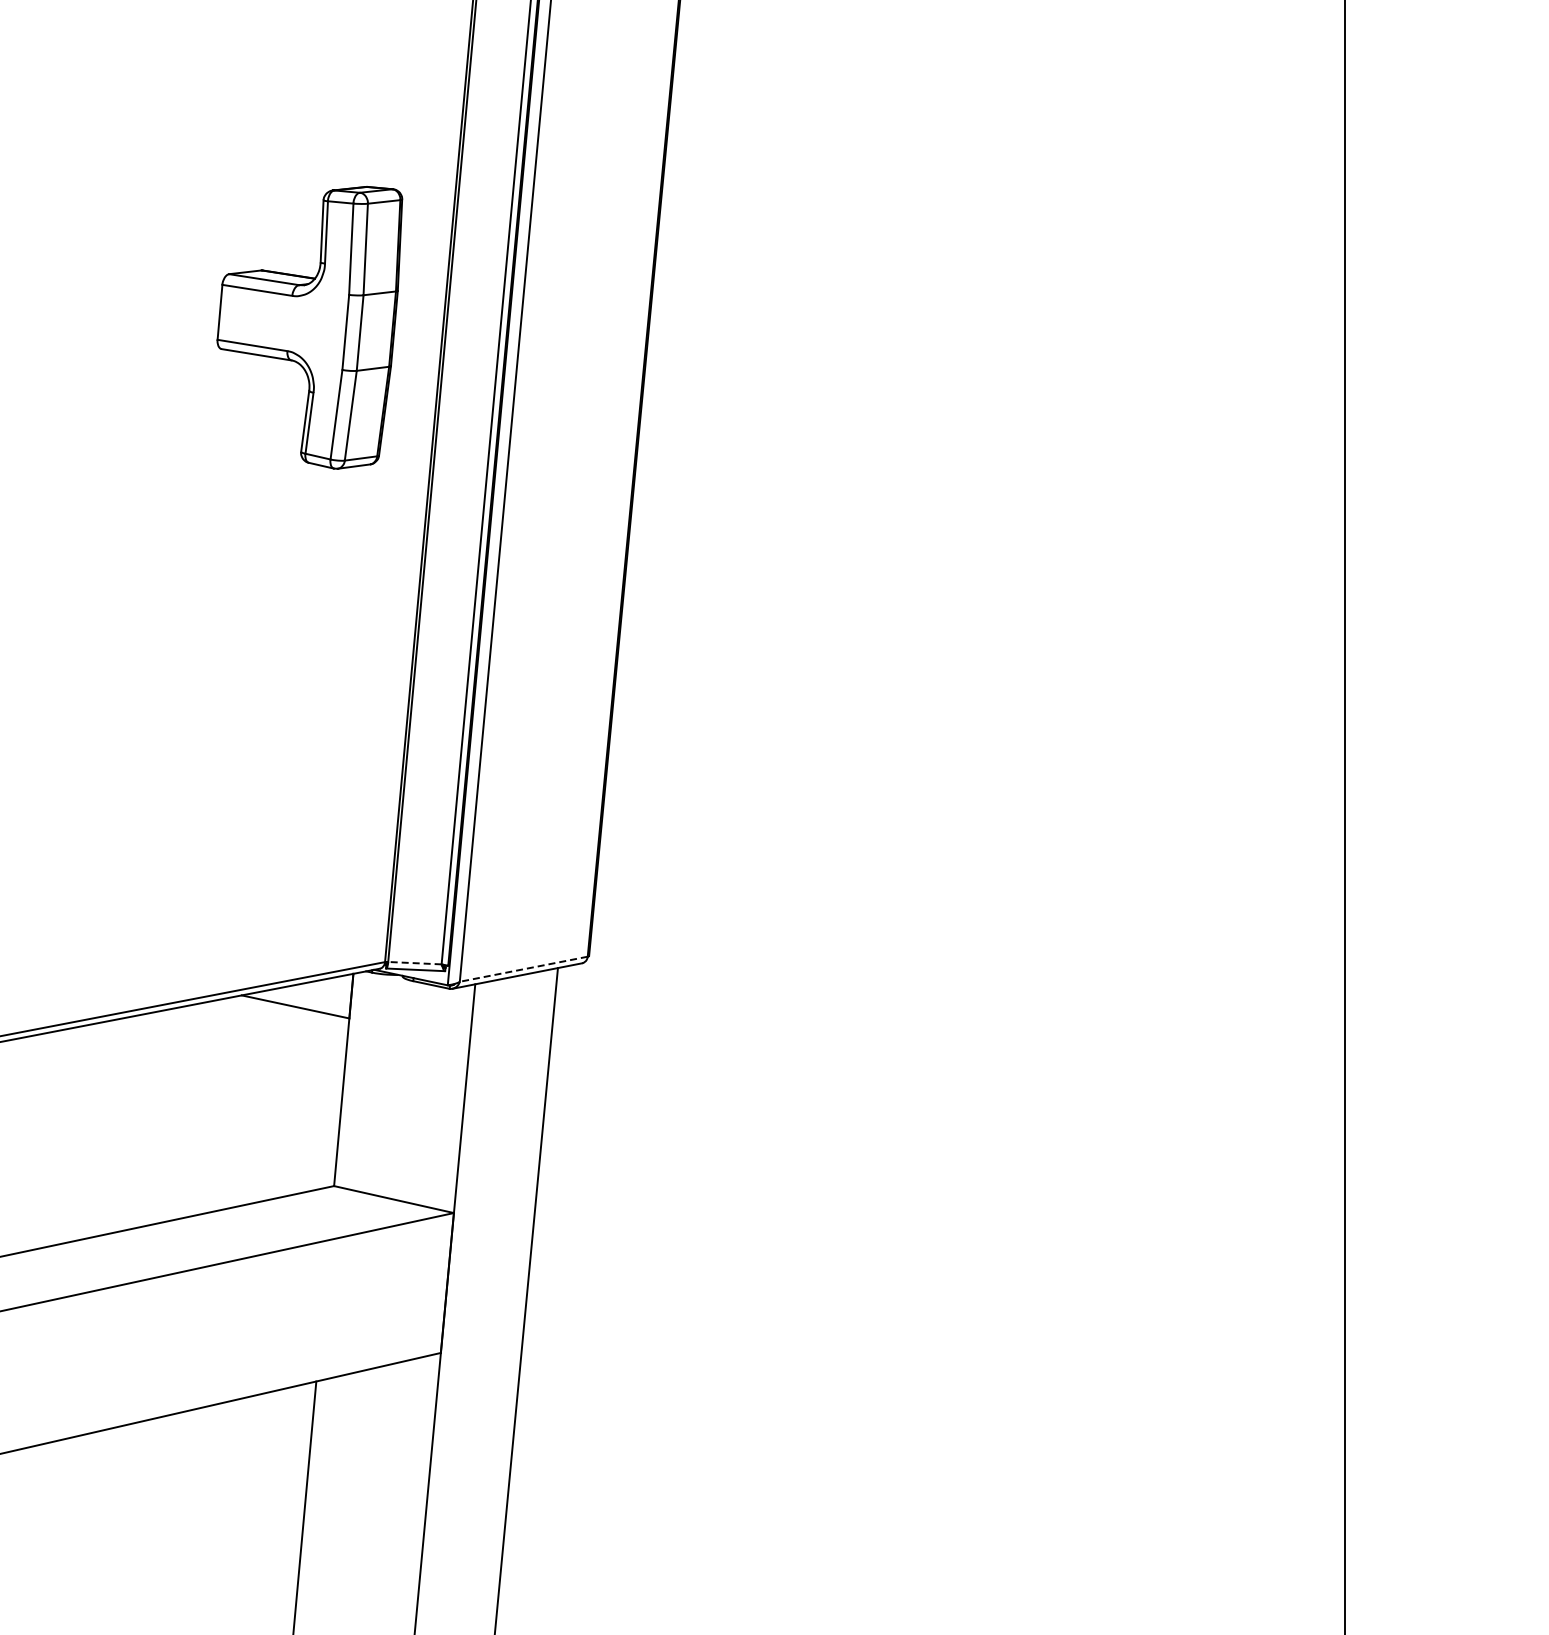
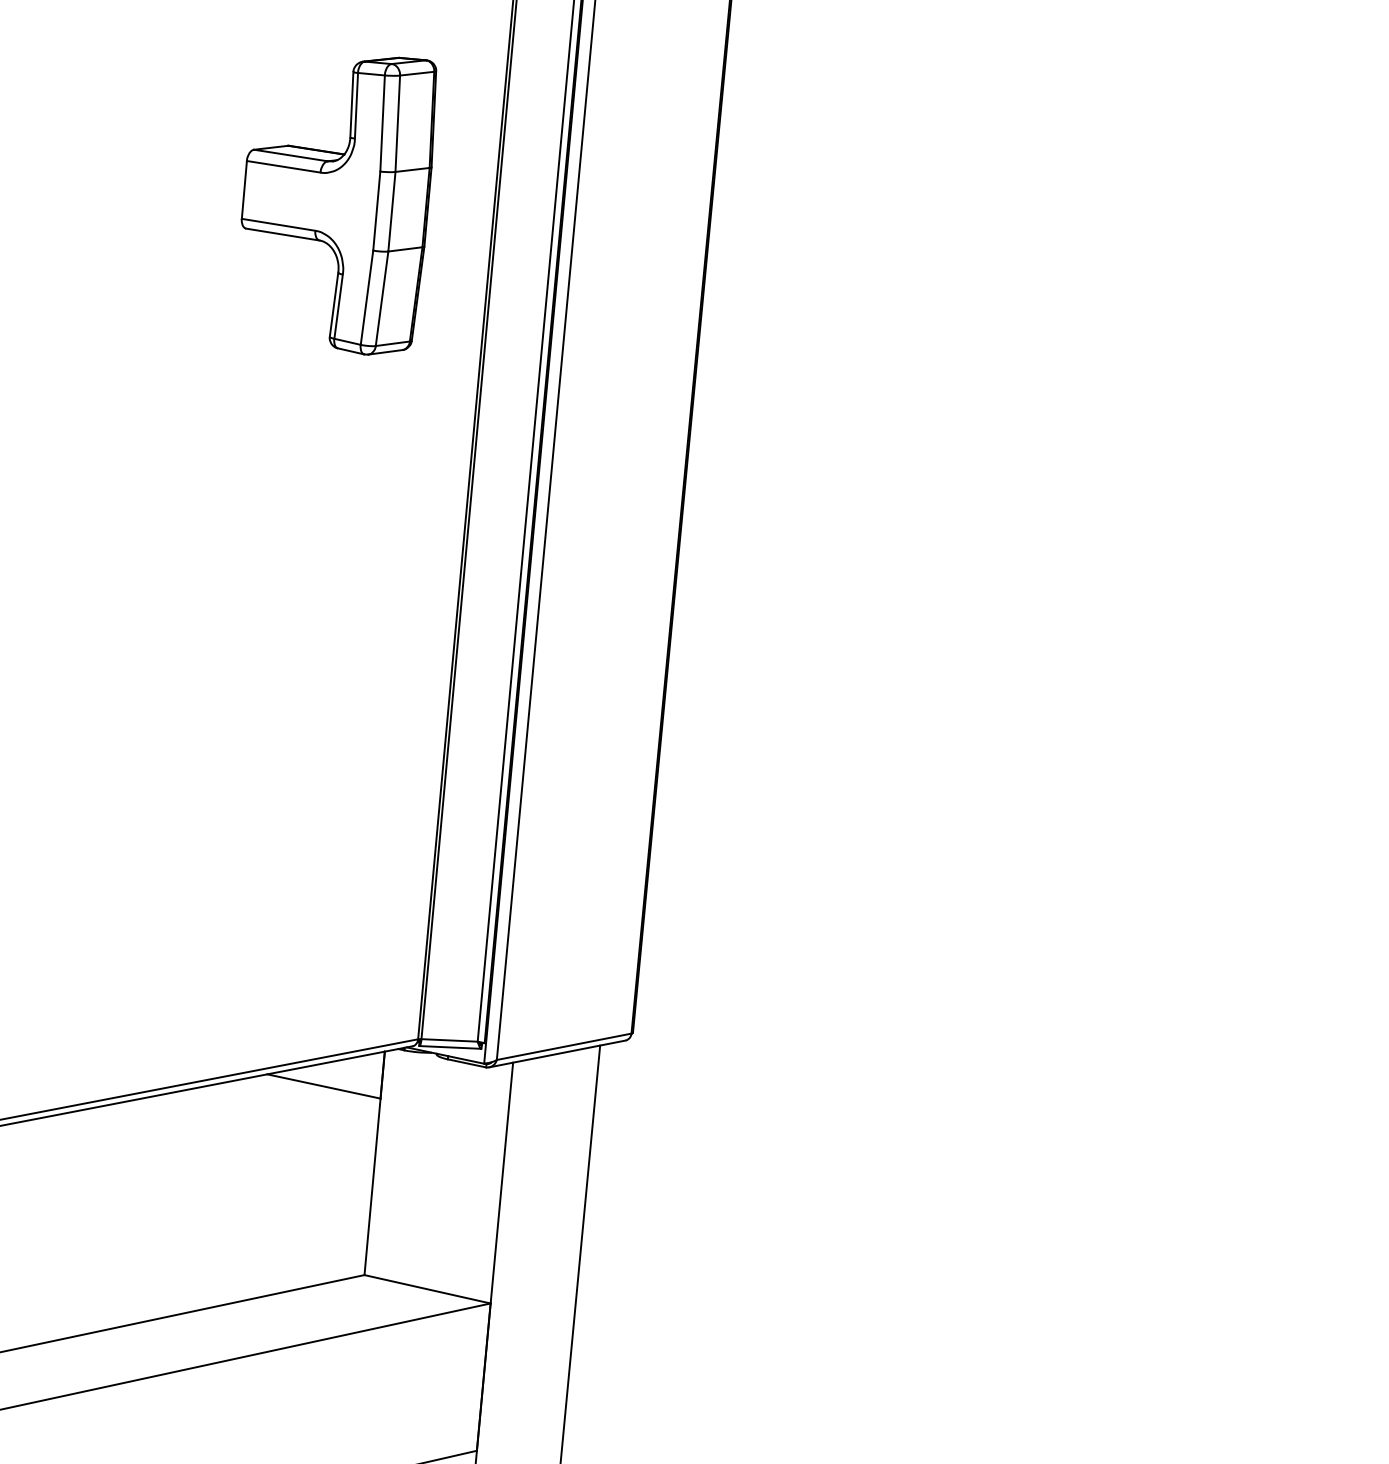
part: (309, 327) -> (338, 205), moved
line: (414, 963) -> (449, 1040), dashed -> solid
line: (523, 969) -> (563, 1047), dashed -> solid

